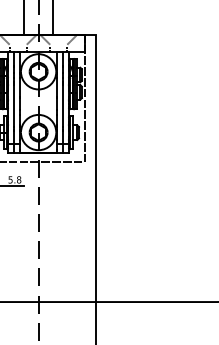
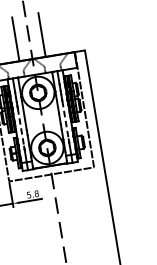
line: (13, 106) -> (20, 128), solid -> dashed
line: (63, 106) -> (66, 120), solid -> dashed

